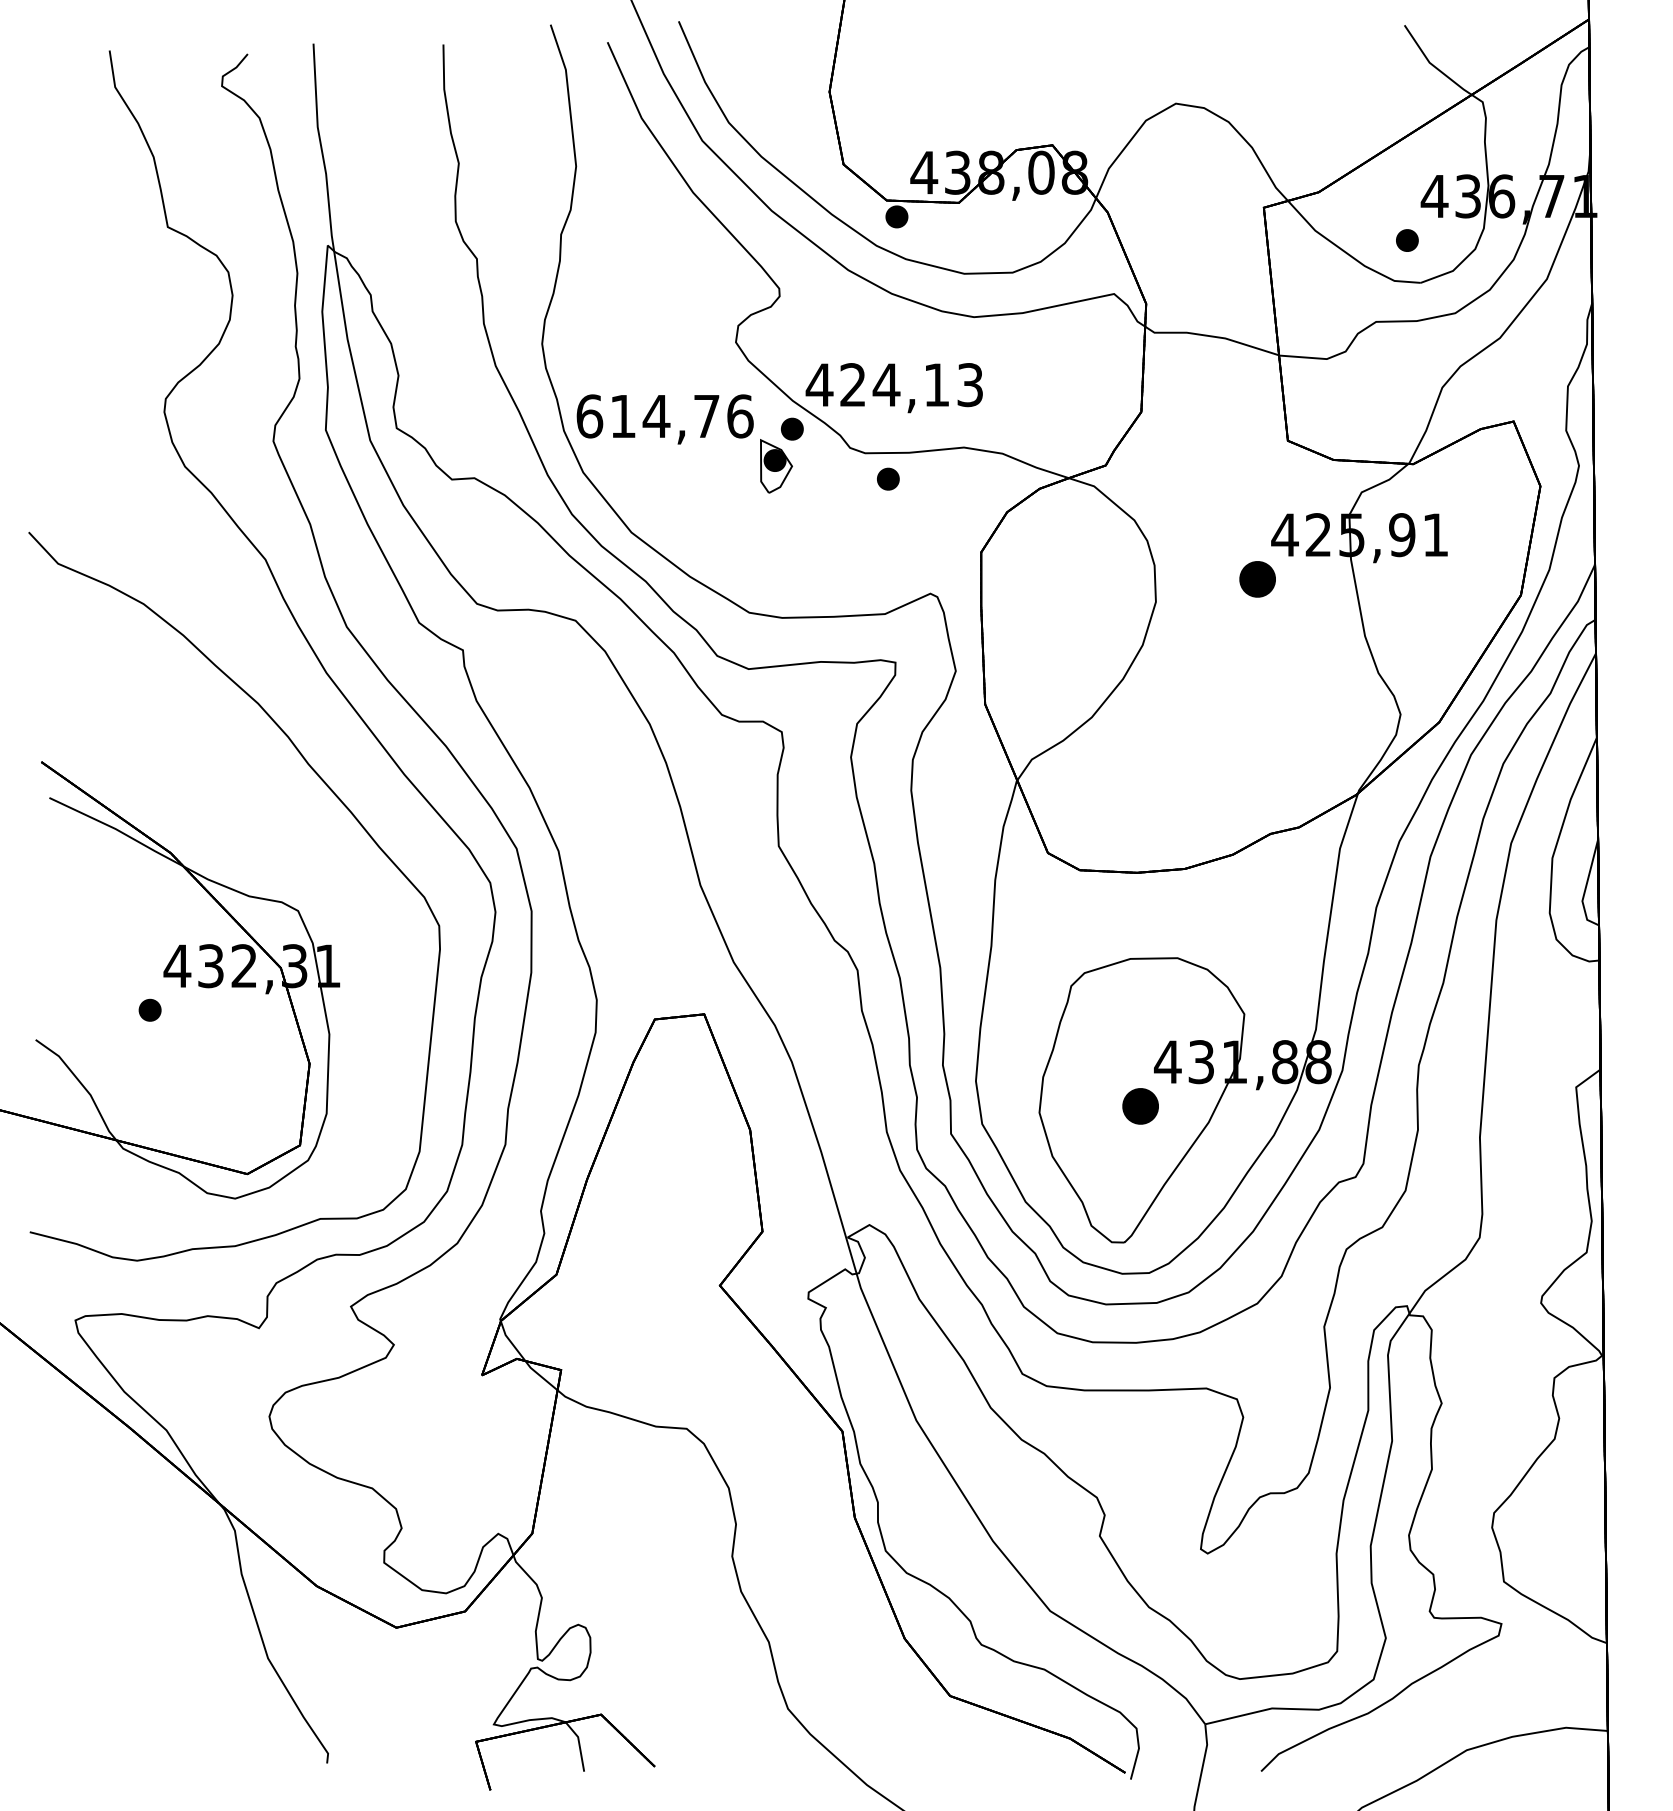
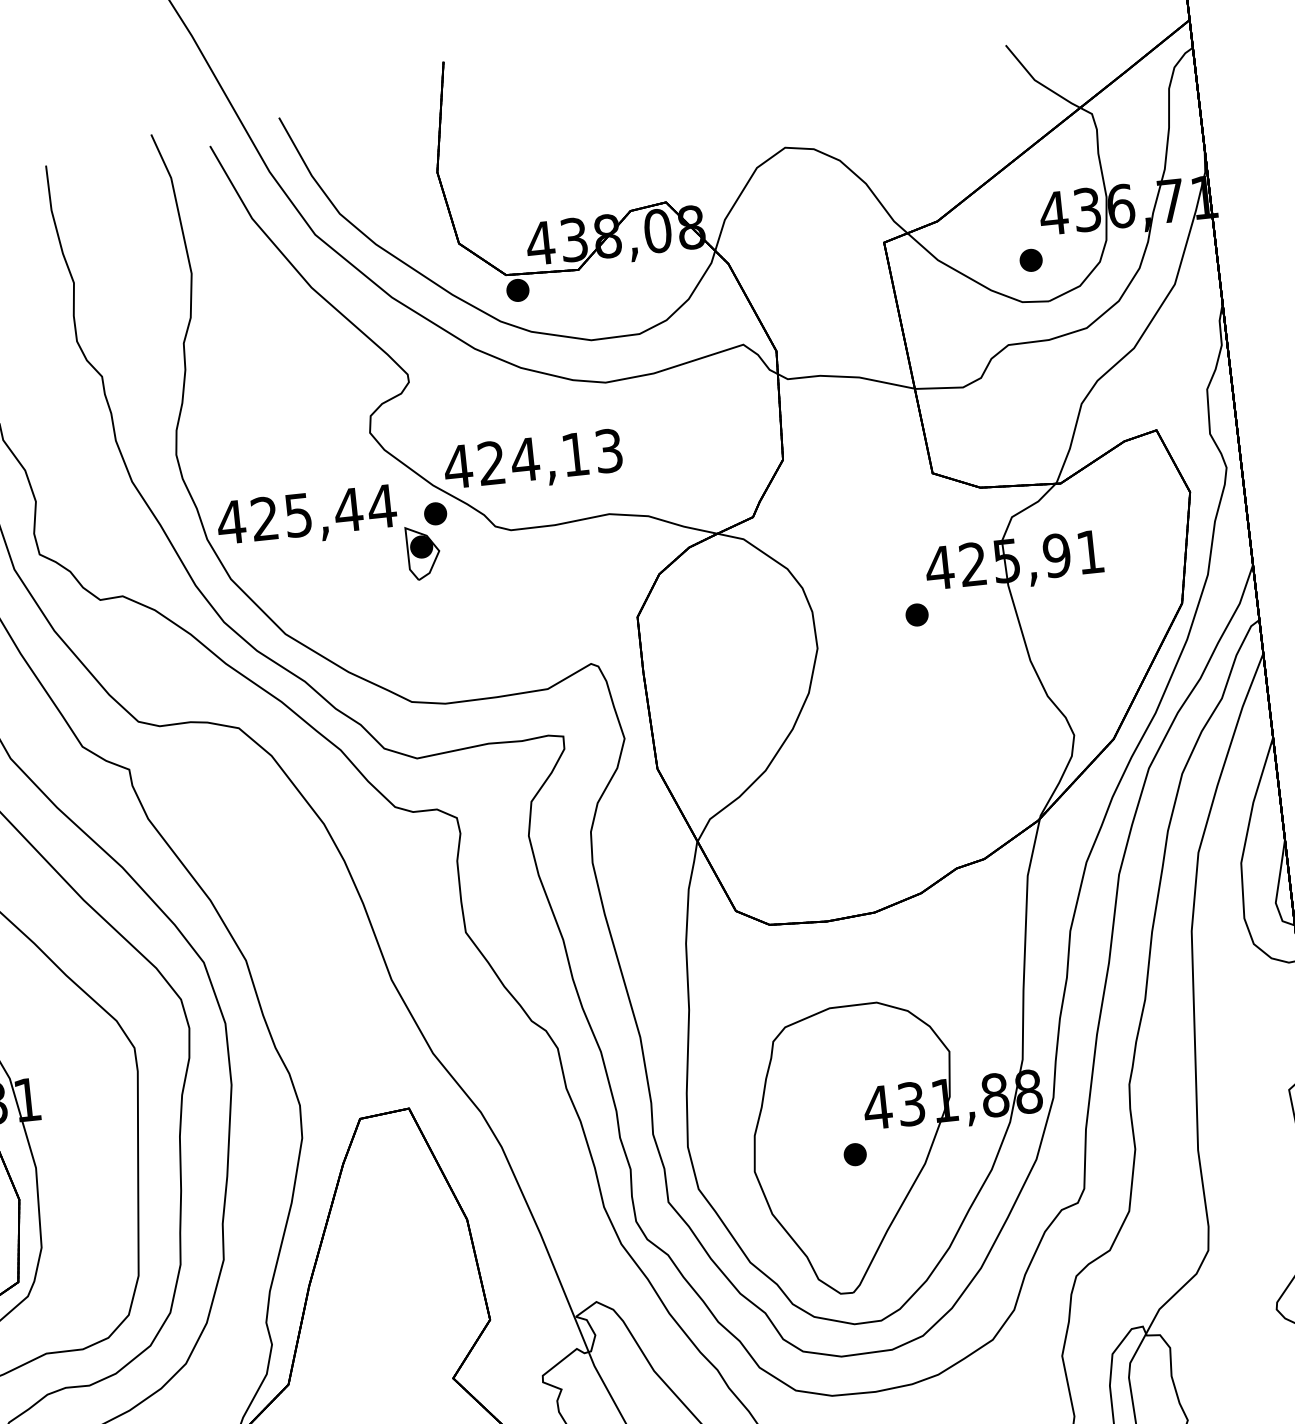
text: (664, 416) -> (306, 514), 614,76 -> 425,44
part: (888, 478) -> (537, 553), removed
part: (1257, 578) -> (916, 614), size x0.62
part: (1140, 1105) -> (855, 1153), size x0.62

